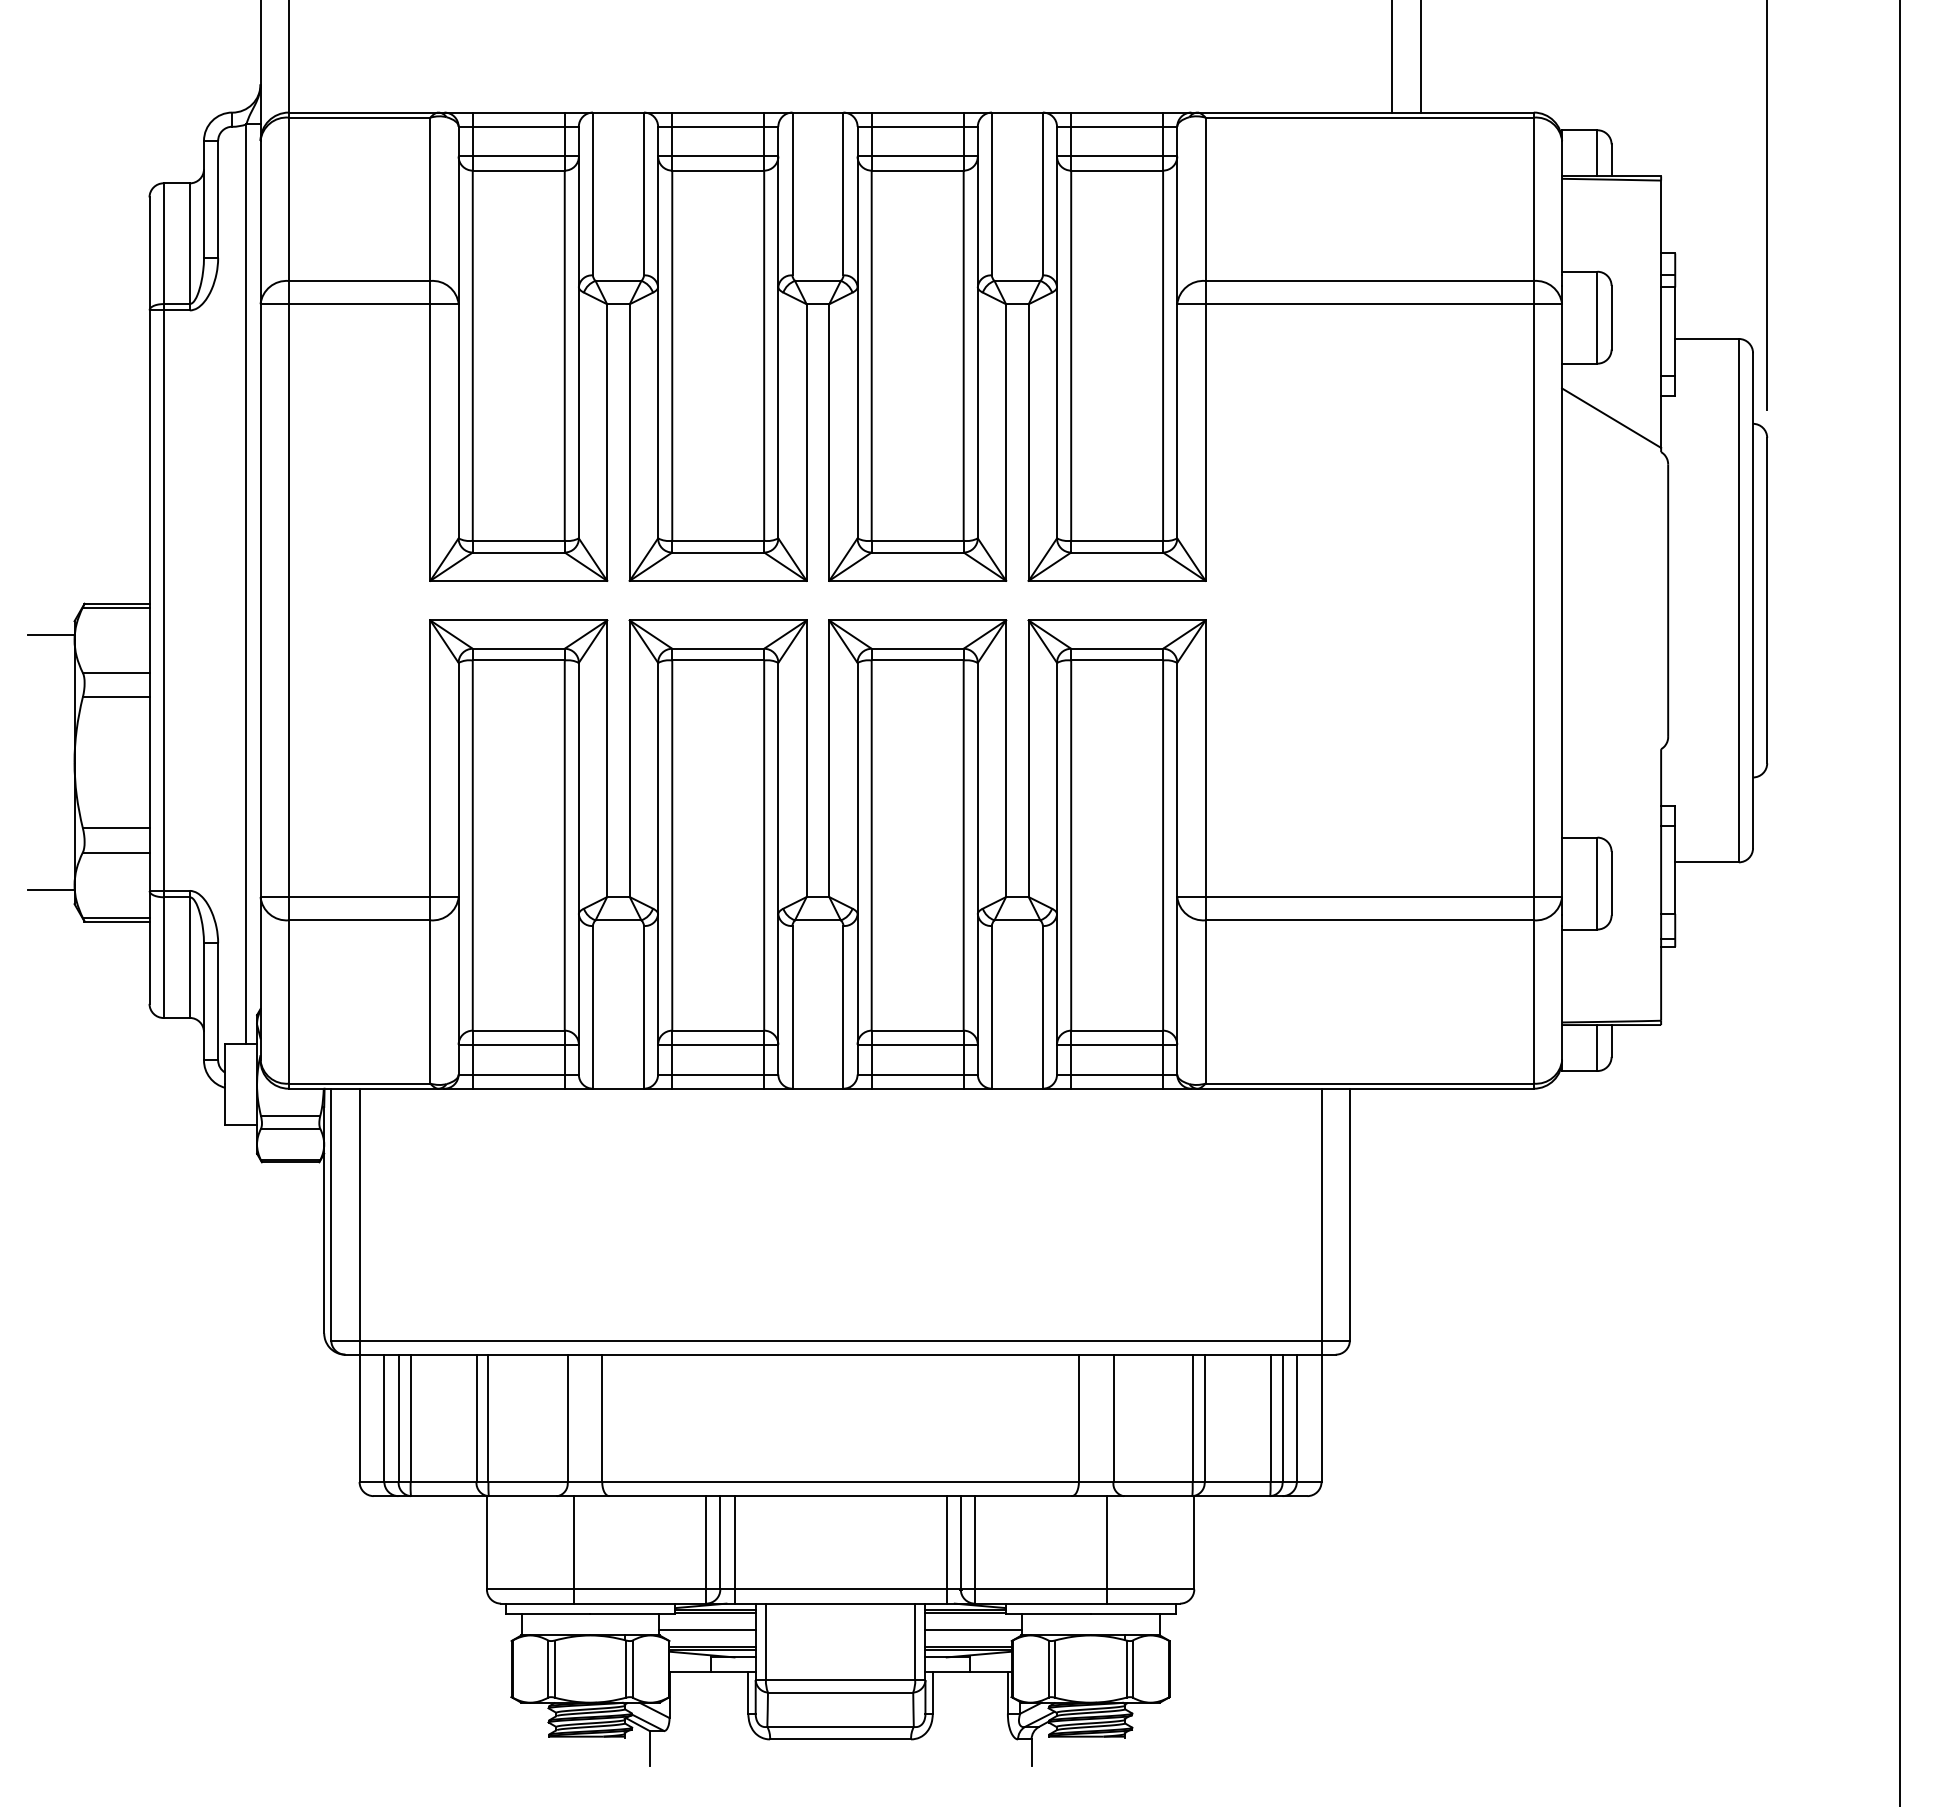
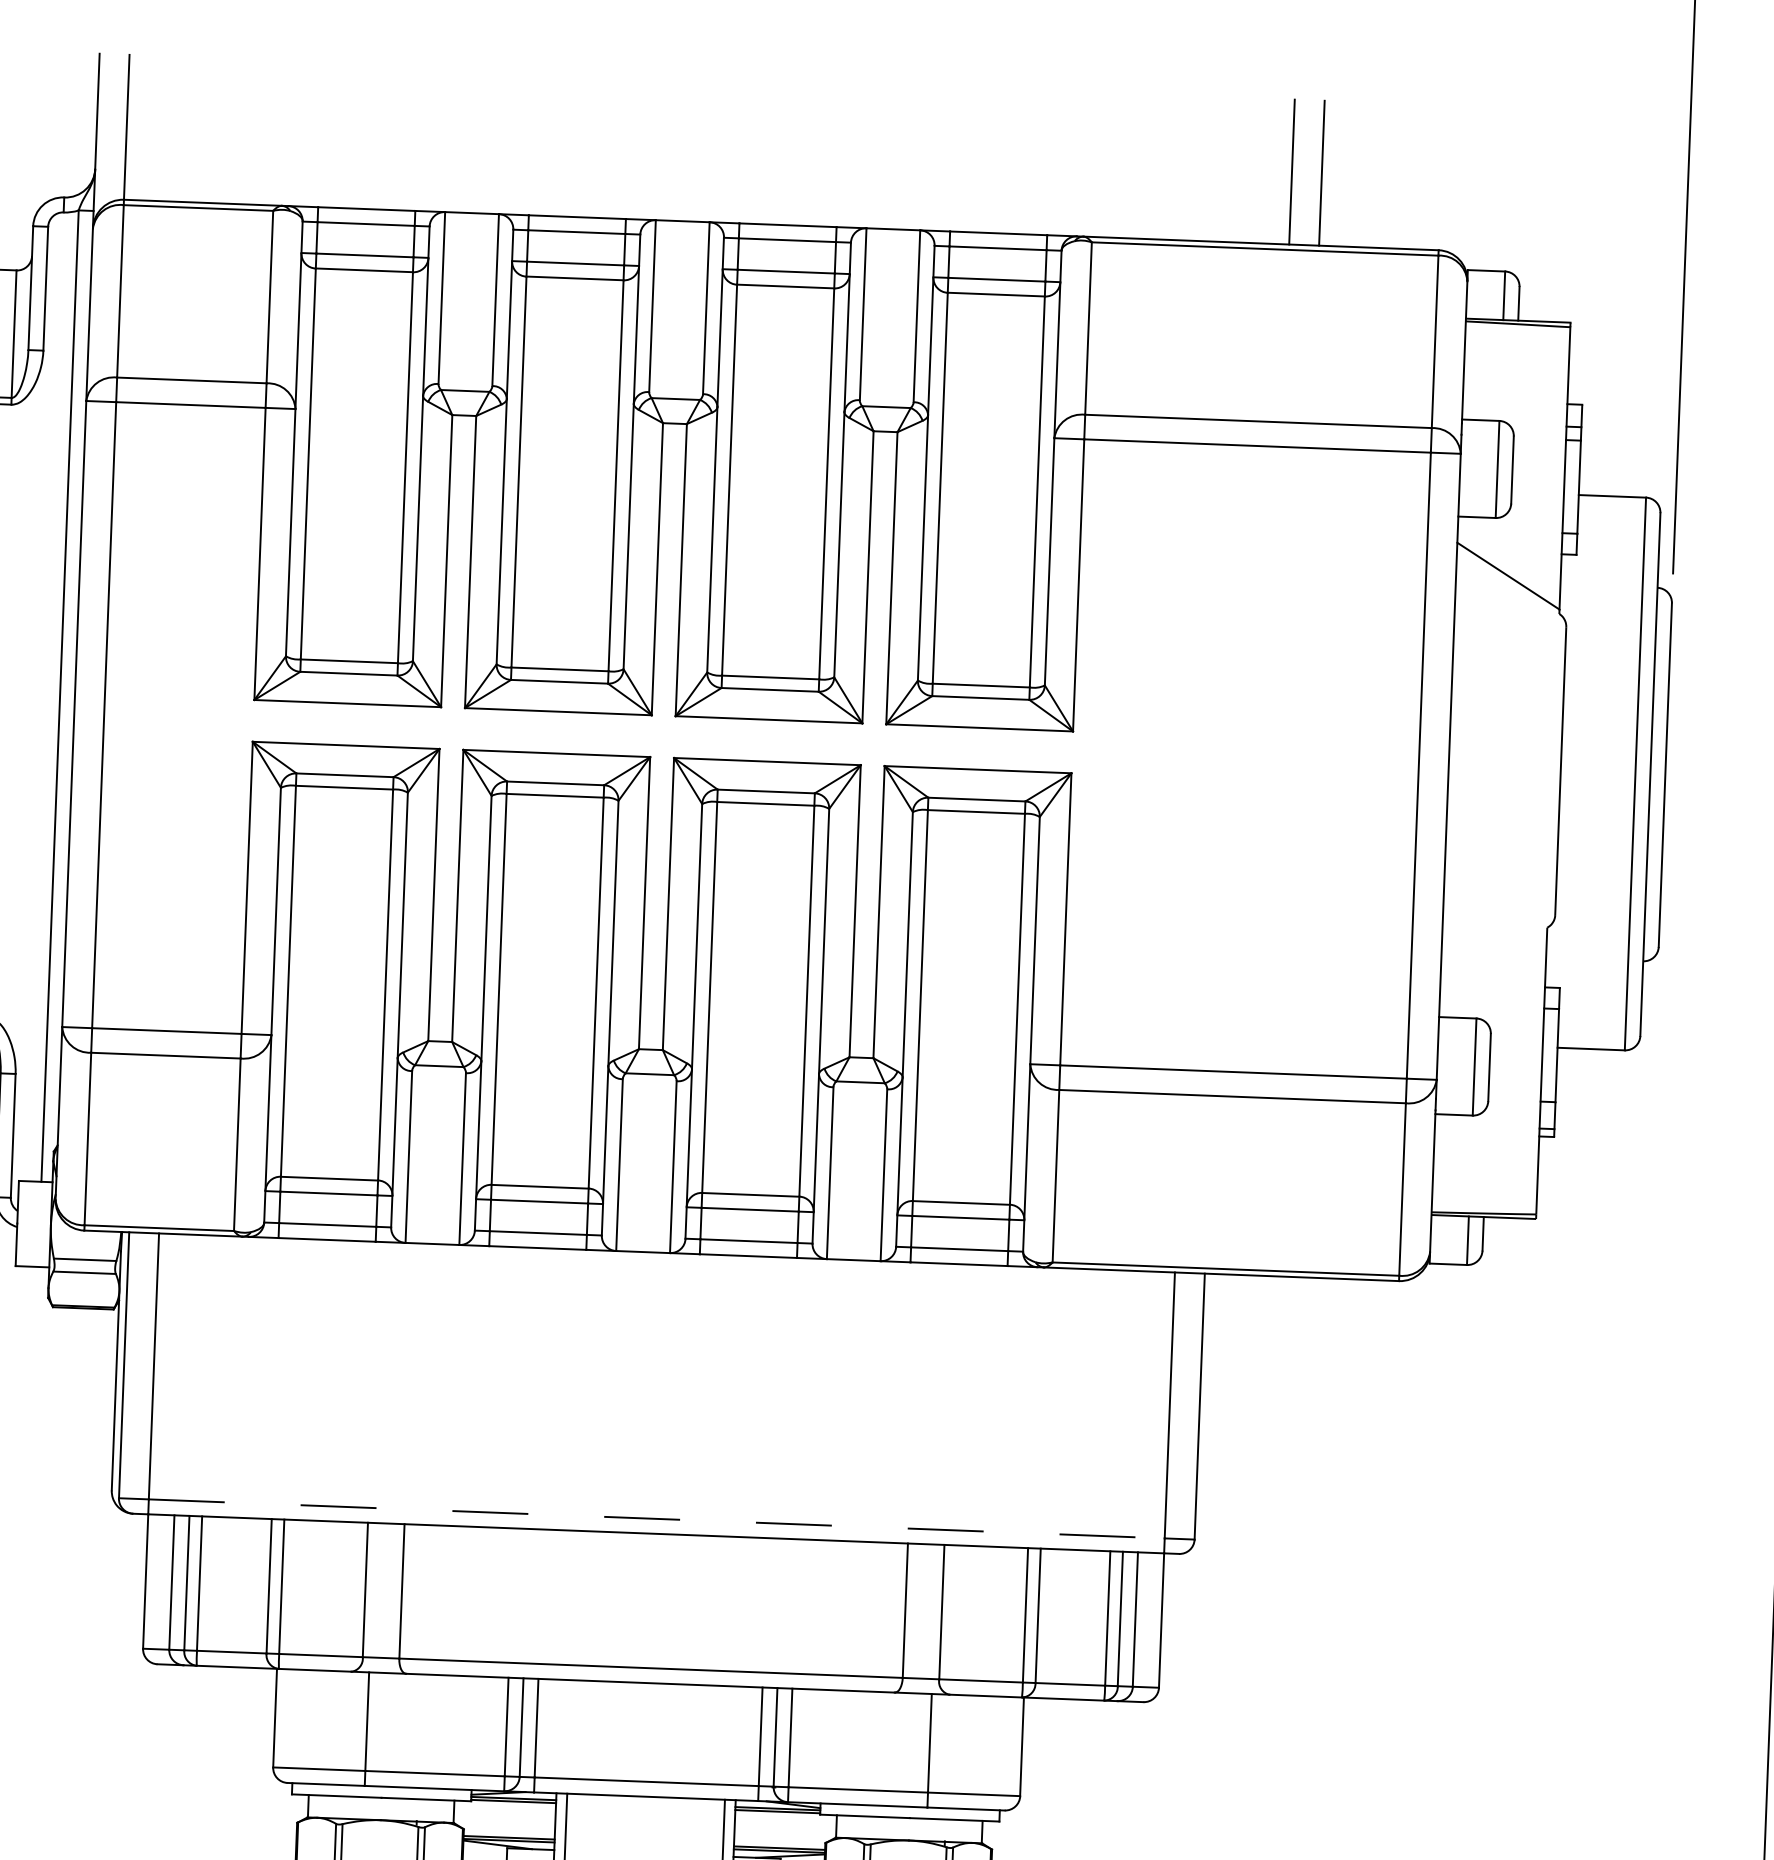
line: (840, 1340) -> (656, 1518), solid -> dashed
line: (707, 1630) -> (504, 1819), removed
line: (973, 1630) -> (785, 1830), removed

